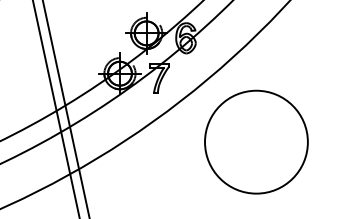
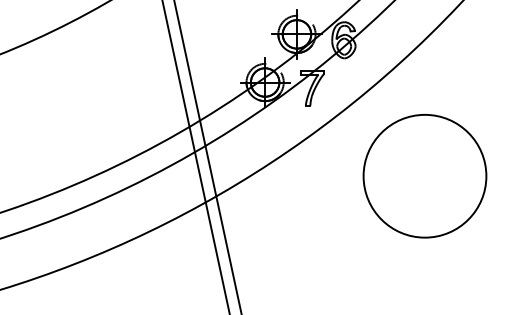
circle: (256, 142) -> (424, 176), moved

